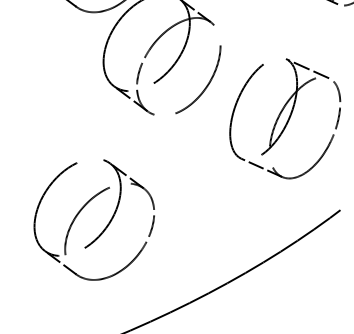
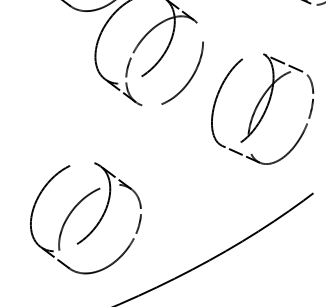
part: (103, 228) -> (94, 226), moved

